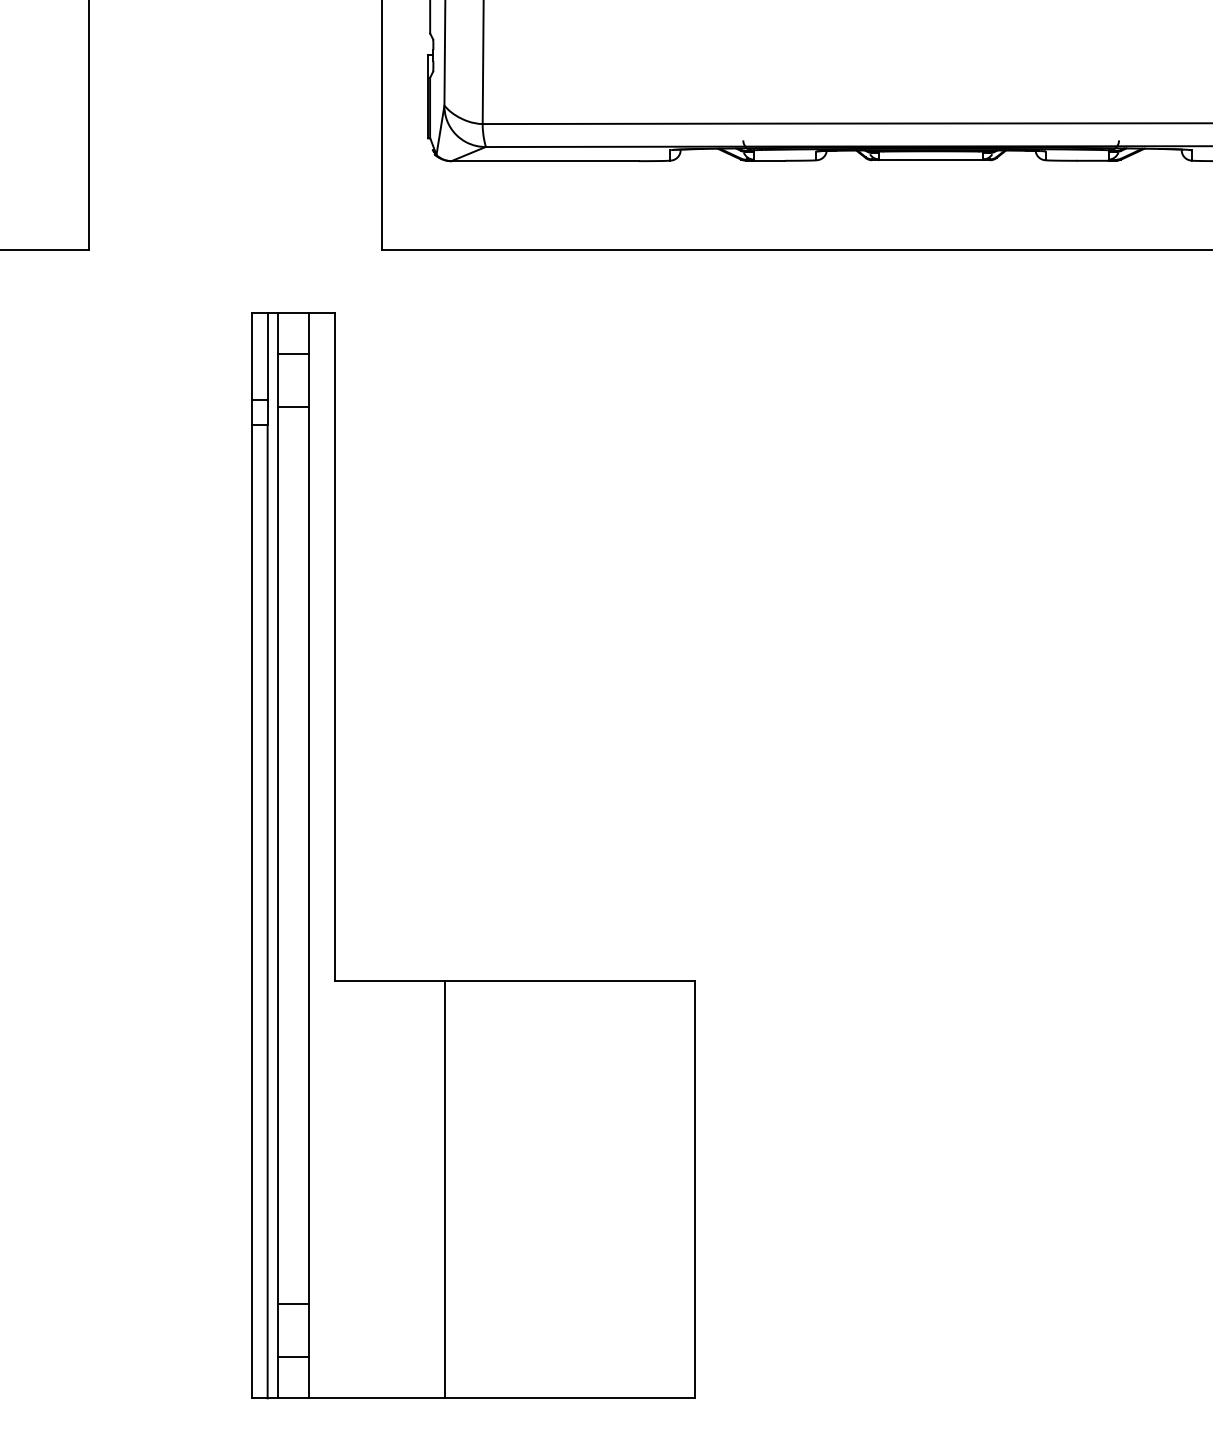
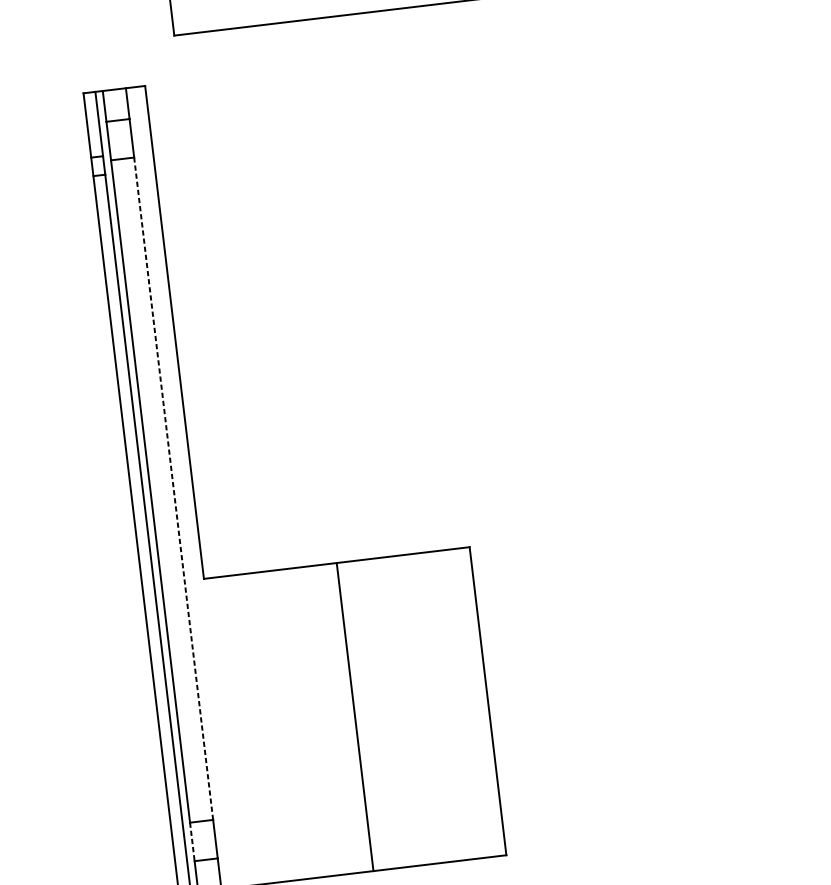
line: (309, 855) -> (174, 488), solid -> dashed
line: (445, 1189) -> (355, 716), moved
line: (277, 1331) -> (192, 842), solid -> dashed

